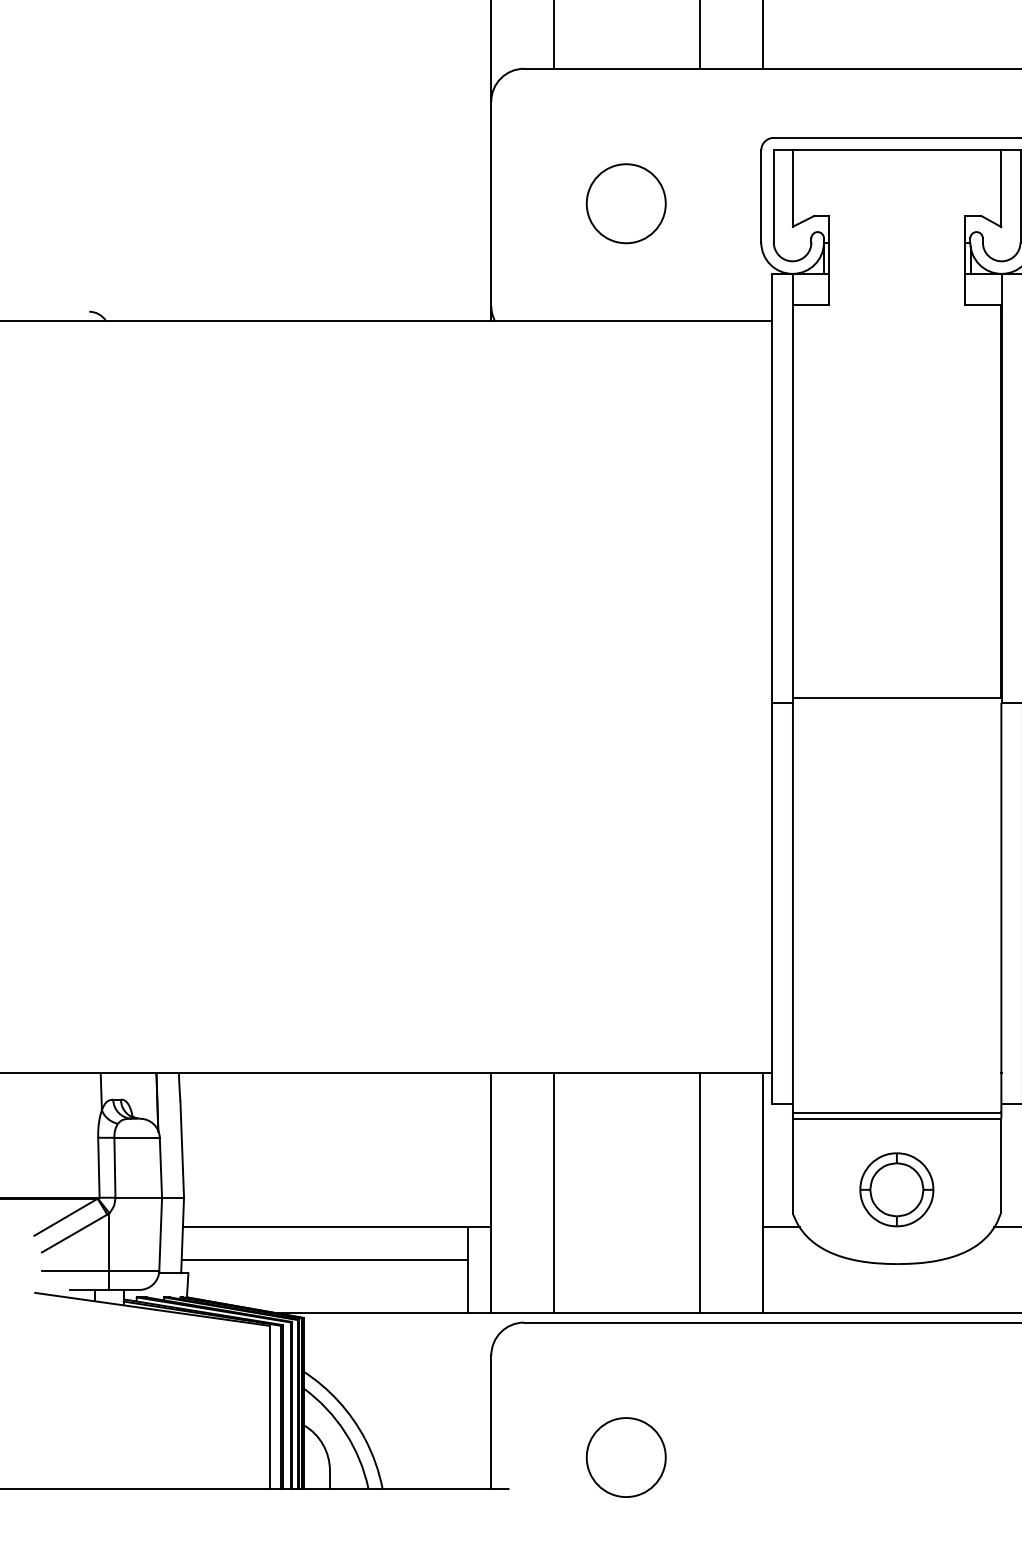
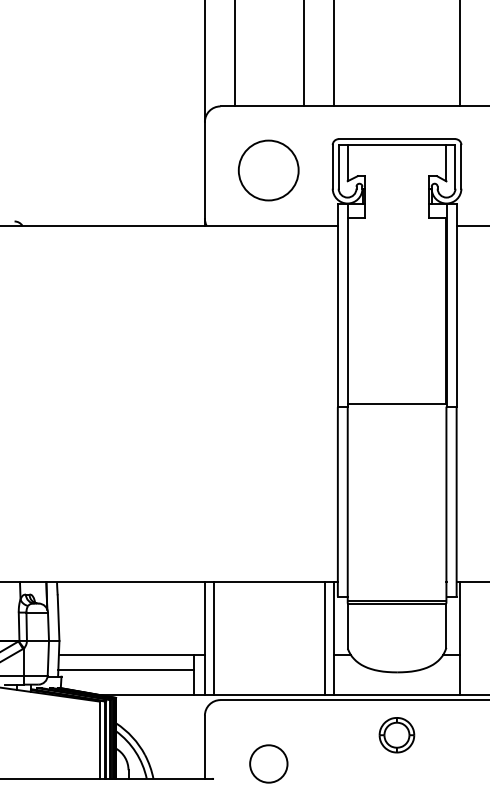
circle: (625, 201) -> (268, 169), size x1.6
part: (895, 1190) -> (396, 735), moved
line: (553, 1192) -> (213, 638), moved
line: (699, 1192) -> (324, 638), moved

